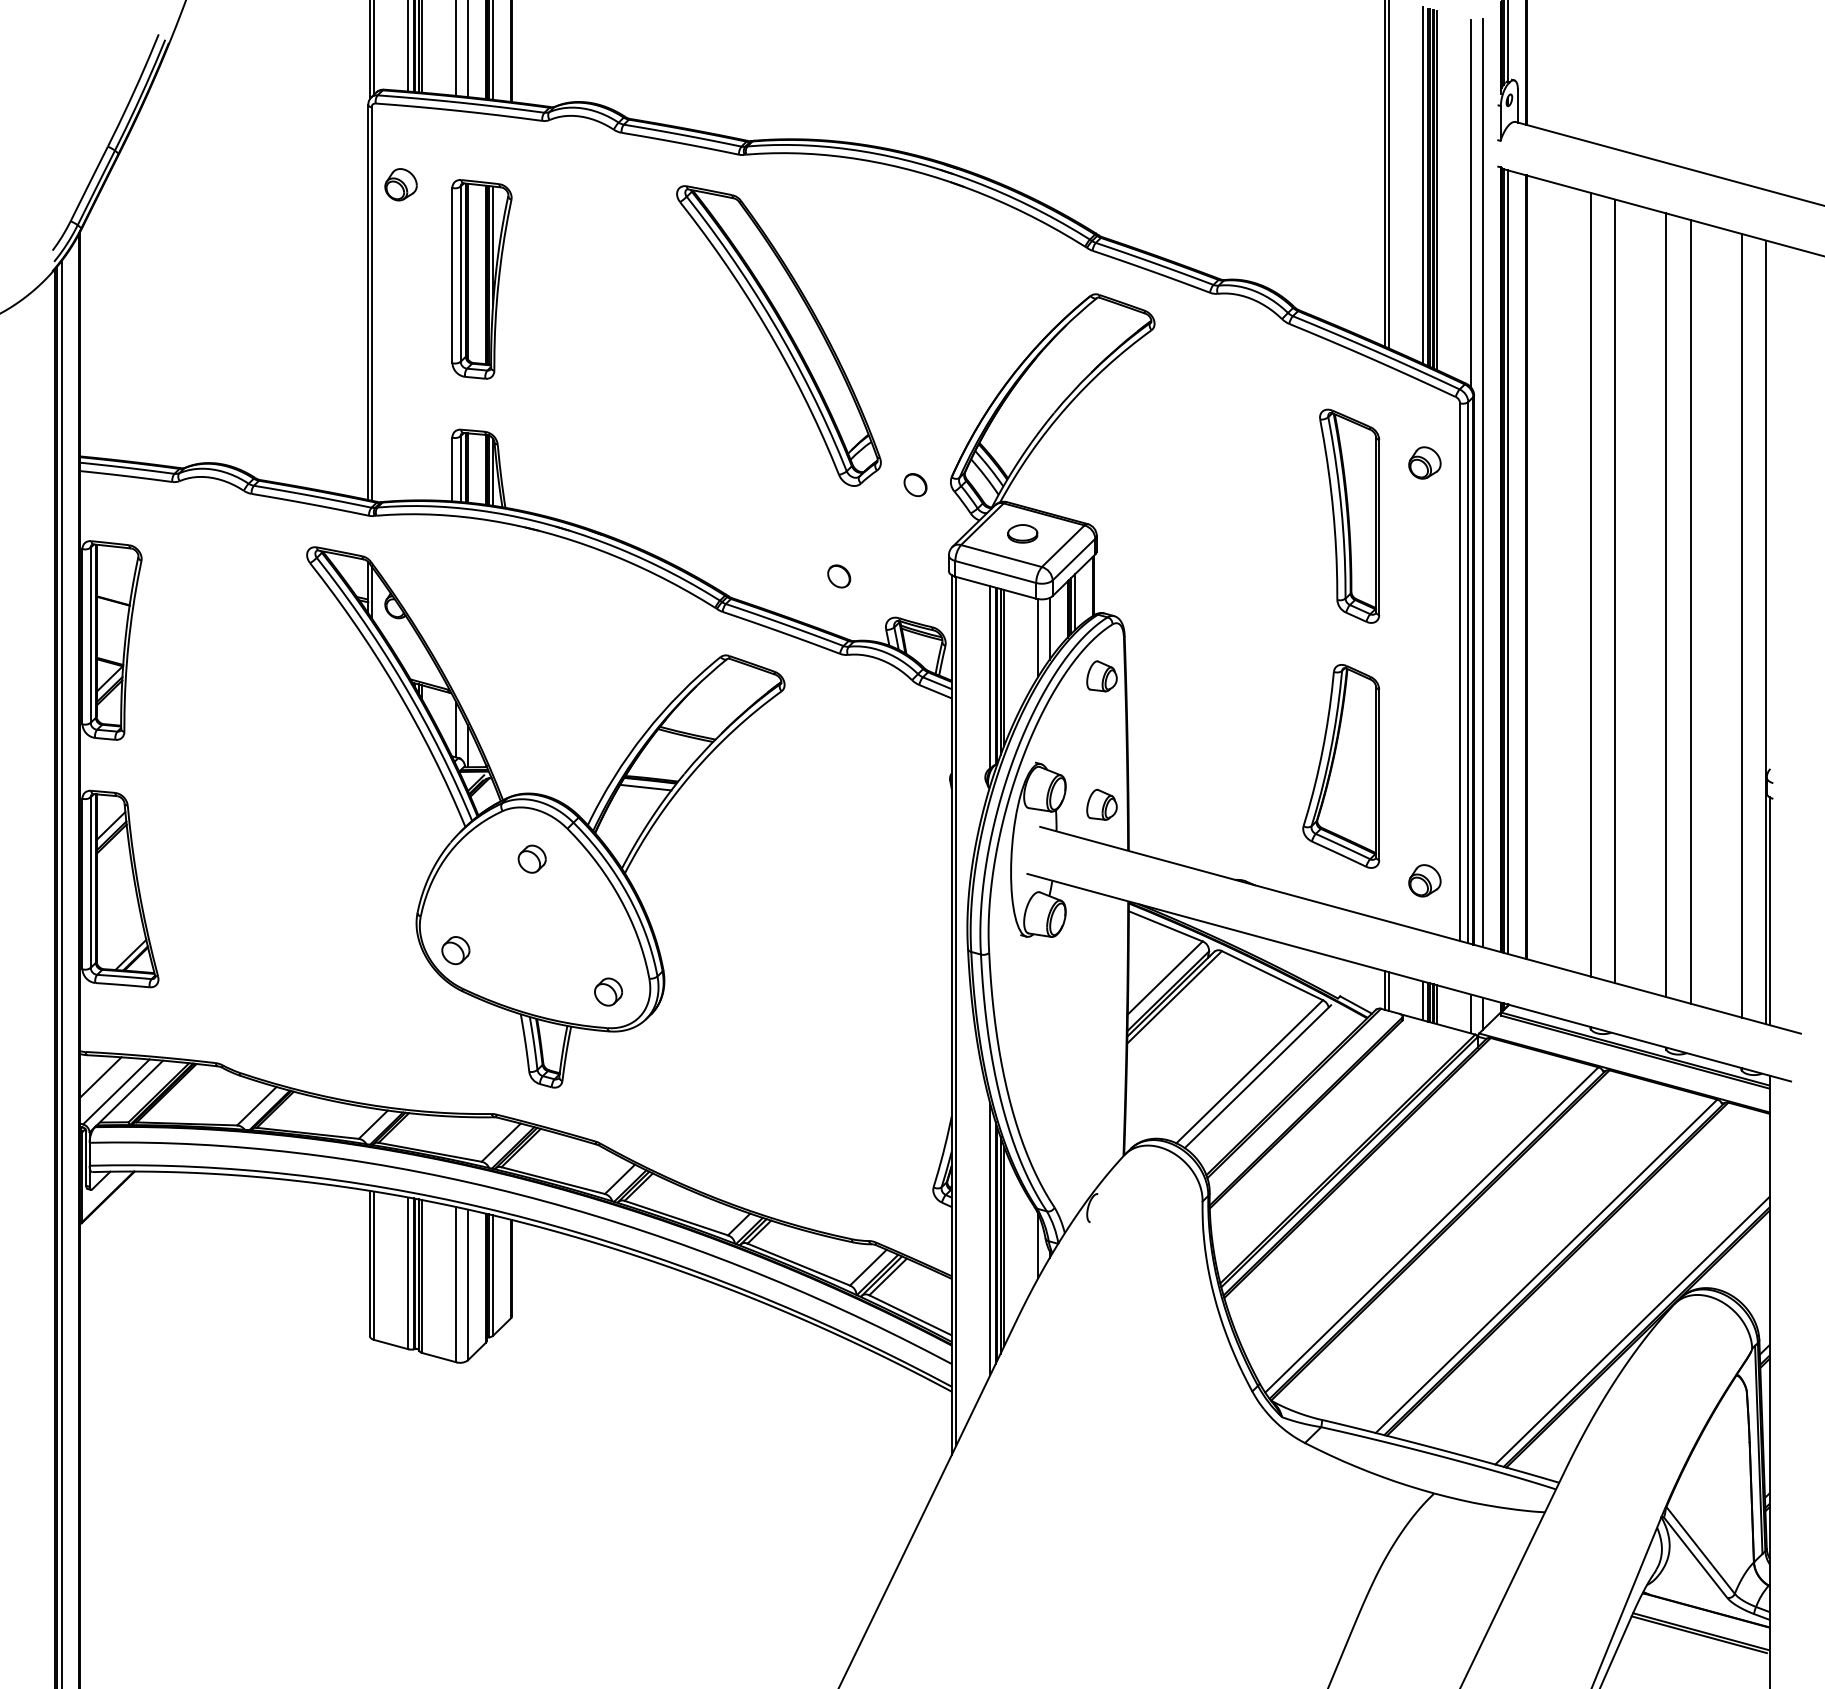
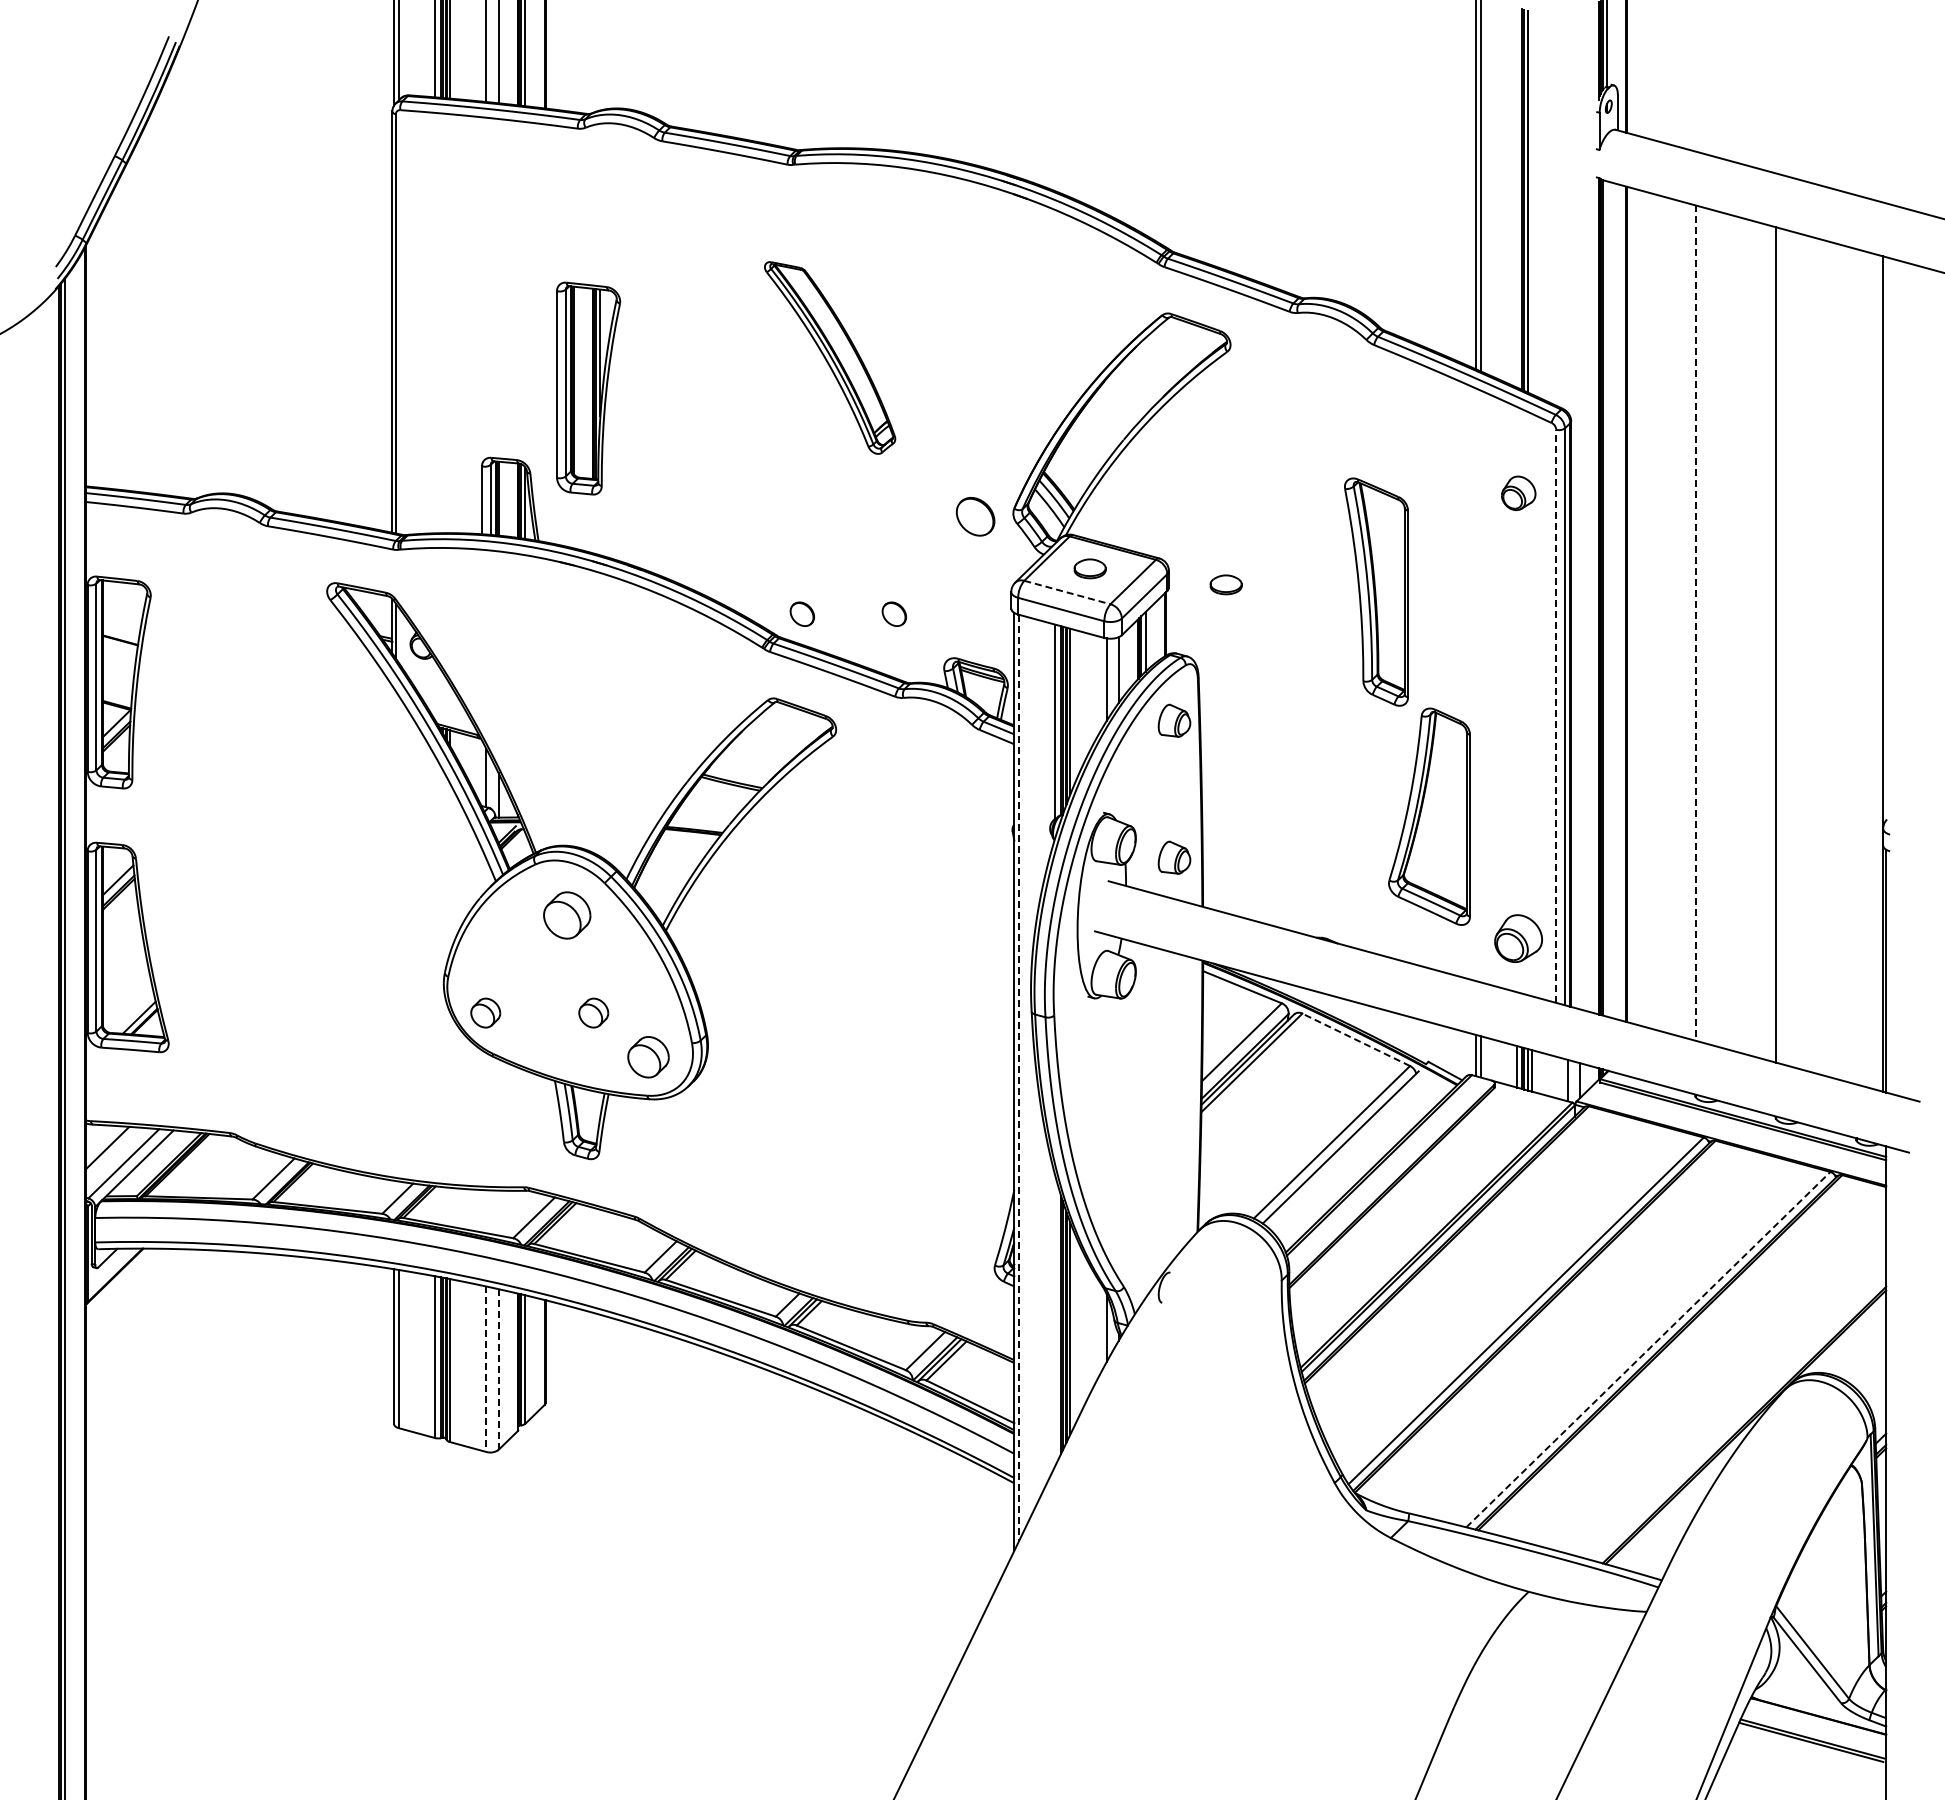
part: (400, 184) -> (426, 196), removed
line: (1422, 185) -> (1516, 197), removed
line: (1436, 190) -> (1531, 202), removed
line: (1470, 203) -> (1567, 216), removed
part: (481, 279) -> (588, 388), moved
part: (778, 335) -> (829, 357), size x0.6
line: (1482, 482) -> (1580, 514), removed
part: (915, 484) -> (975, 516), size x1.6
part: (1349, 515) -> (1376, 591), moved
part: (1149, 548) -> (1225, 584), added
line: (1001, 556) -> (1067, 592), solid -> dashed
line: (1508, 561) -> (1607, 598), removed
part: (752, 575) -> (801, 613), added
line: (1590, 585) -> (1695, 623), solid -> dashed
line: (1615, 590) -> (1721, 629), removed
line: (1691, 611) -> (1802, 651), removed
line: (1741, 625) -> (1856, 666), removed
line: (1460, 672) -> (1556, 716), solid -> dashed
line: (645, 787) -> (687, 839), removed
part: (531, 859) -> (566, 915), size x1.6
part: (1424, 880) -> (1518, 938), size x1.4
part: (556, 950) -> (593, 1012), added
line: (1272, 975) -> (1356, 1039), solid -> dashed
part: (608, 992) -> (648, 1057), size x1.4
line: (956, 1011) -> (1019, 1078), solid -> dashed
line: (990, 1238) -> (1055, 1320), removed
line: (1546, 1266) -> (1648, 1349), solid -> dashed
line: (456, 1284) -> (486, 1369), solid -> dashed
line: (467, 1285) -> (498, 1370), solid -> dashed
line: (1632, 1329) -> (1739, 1417), removed

